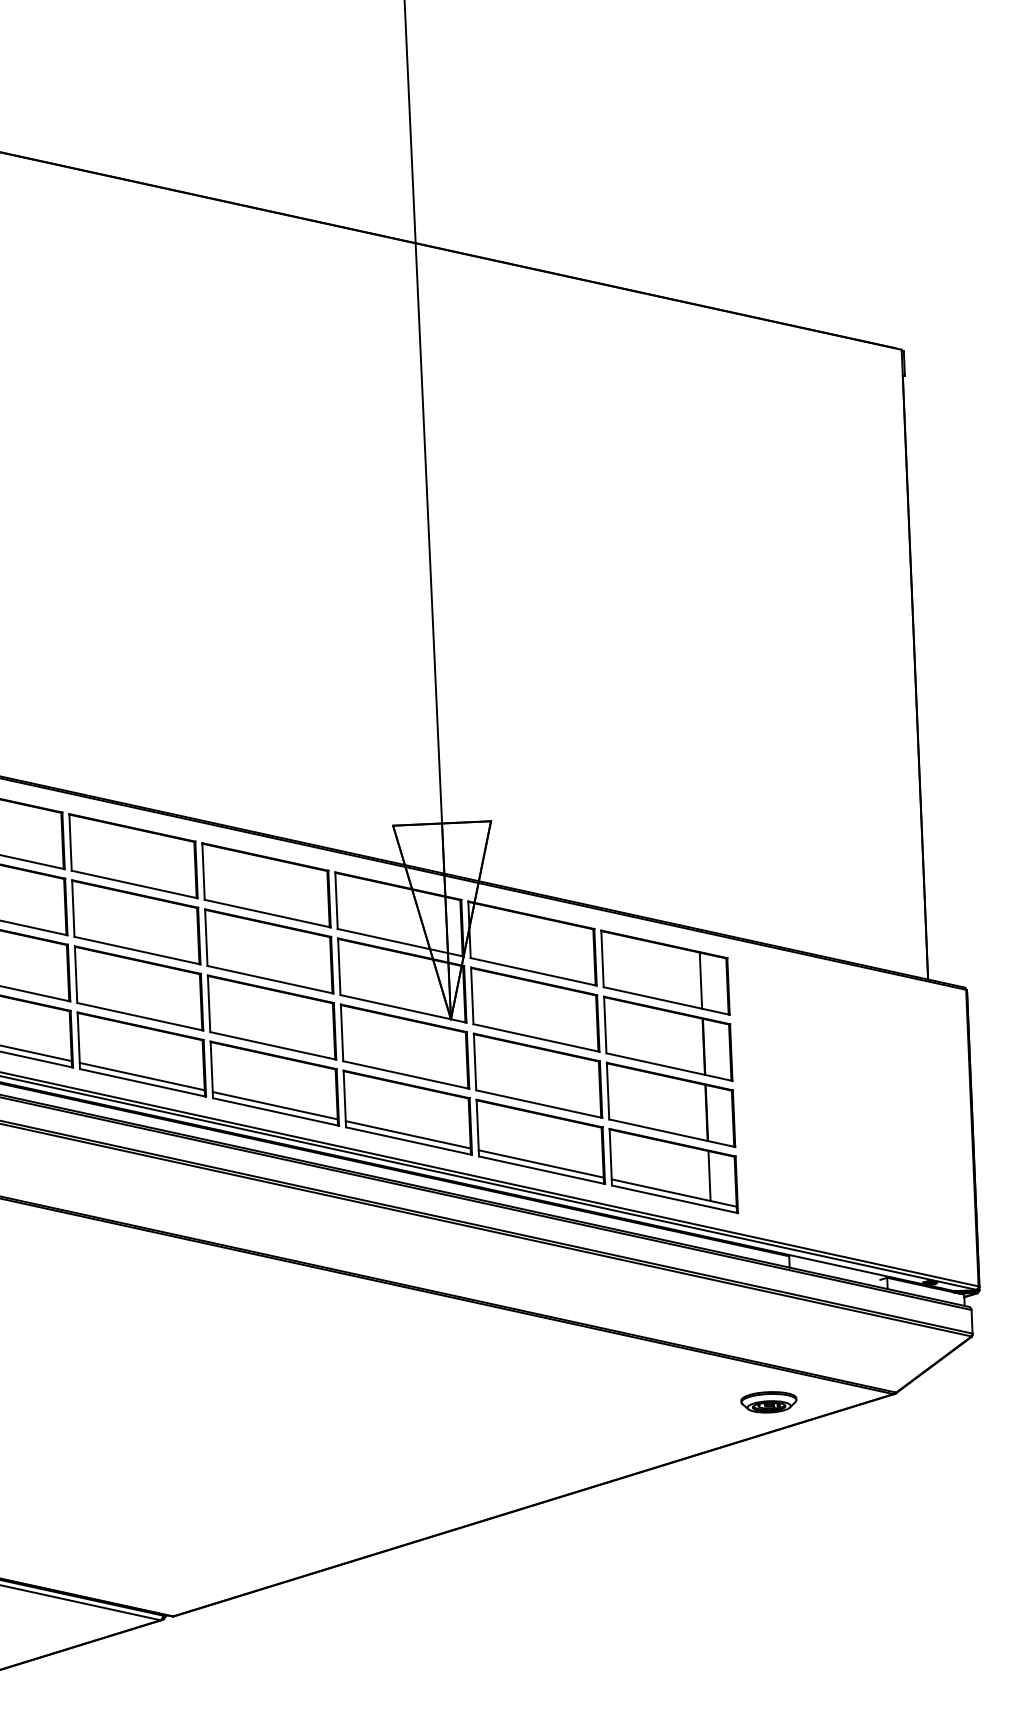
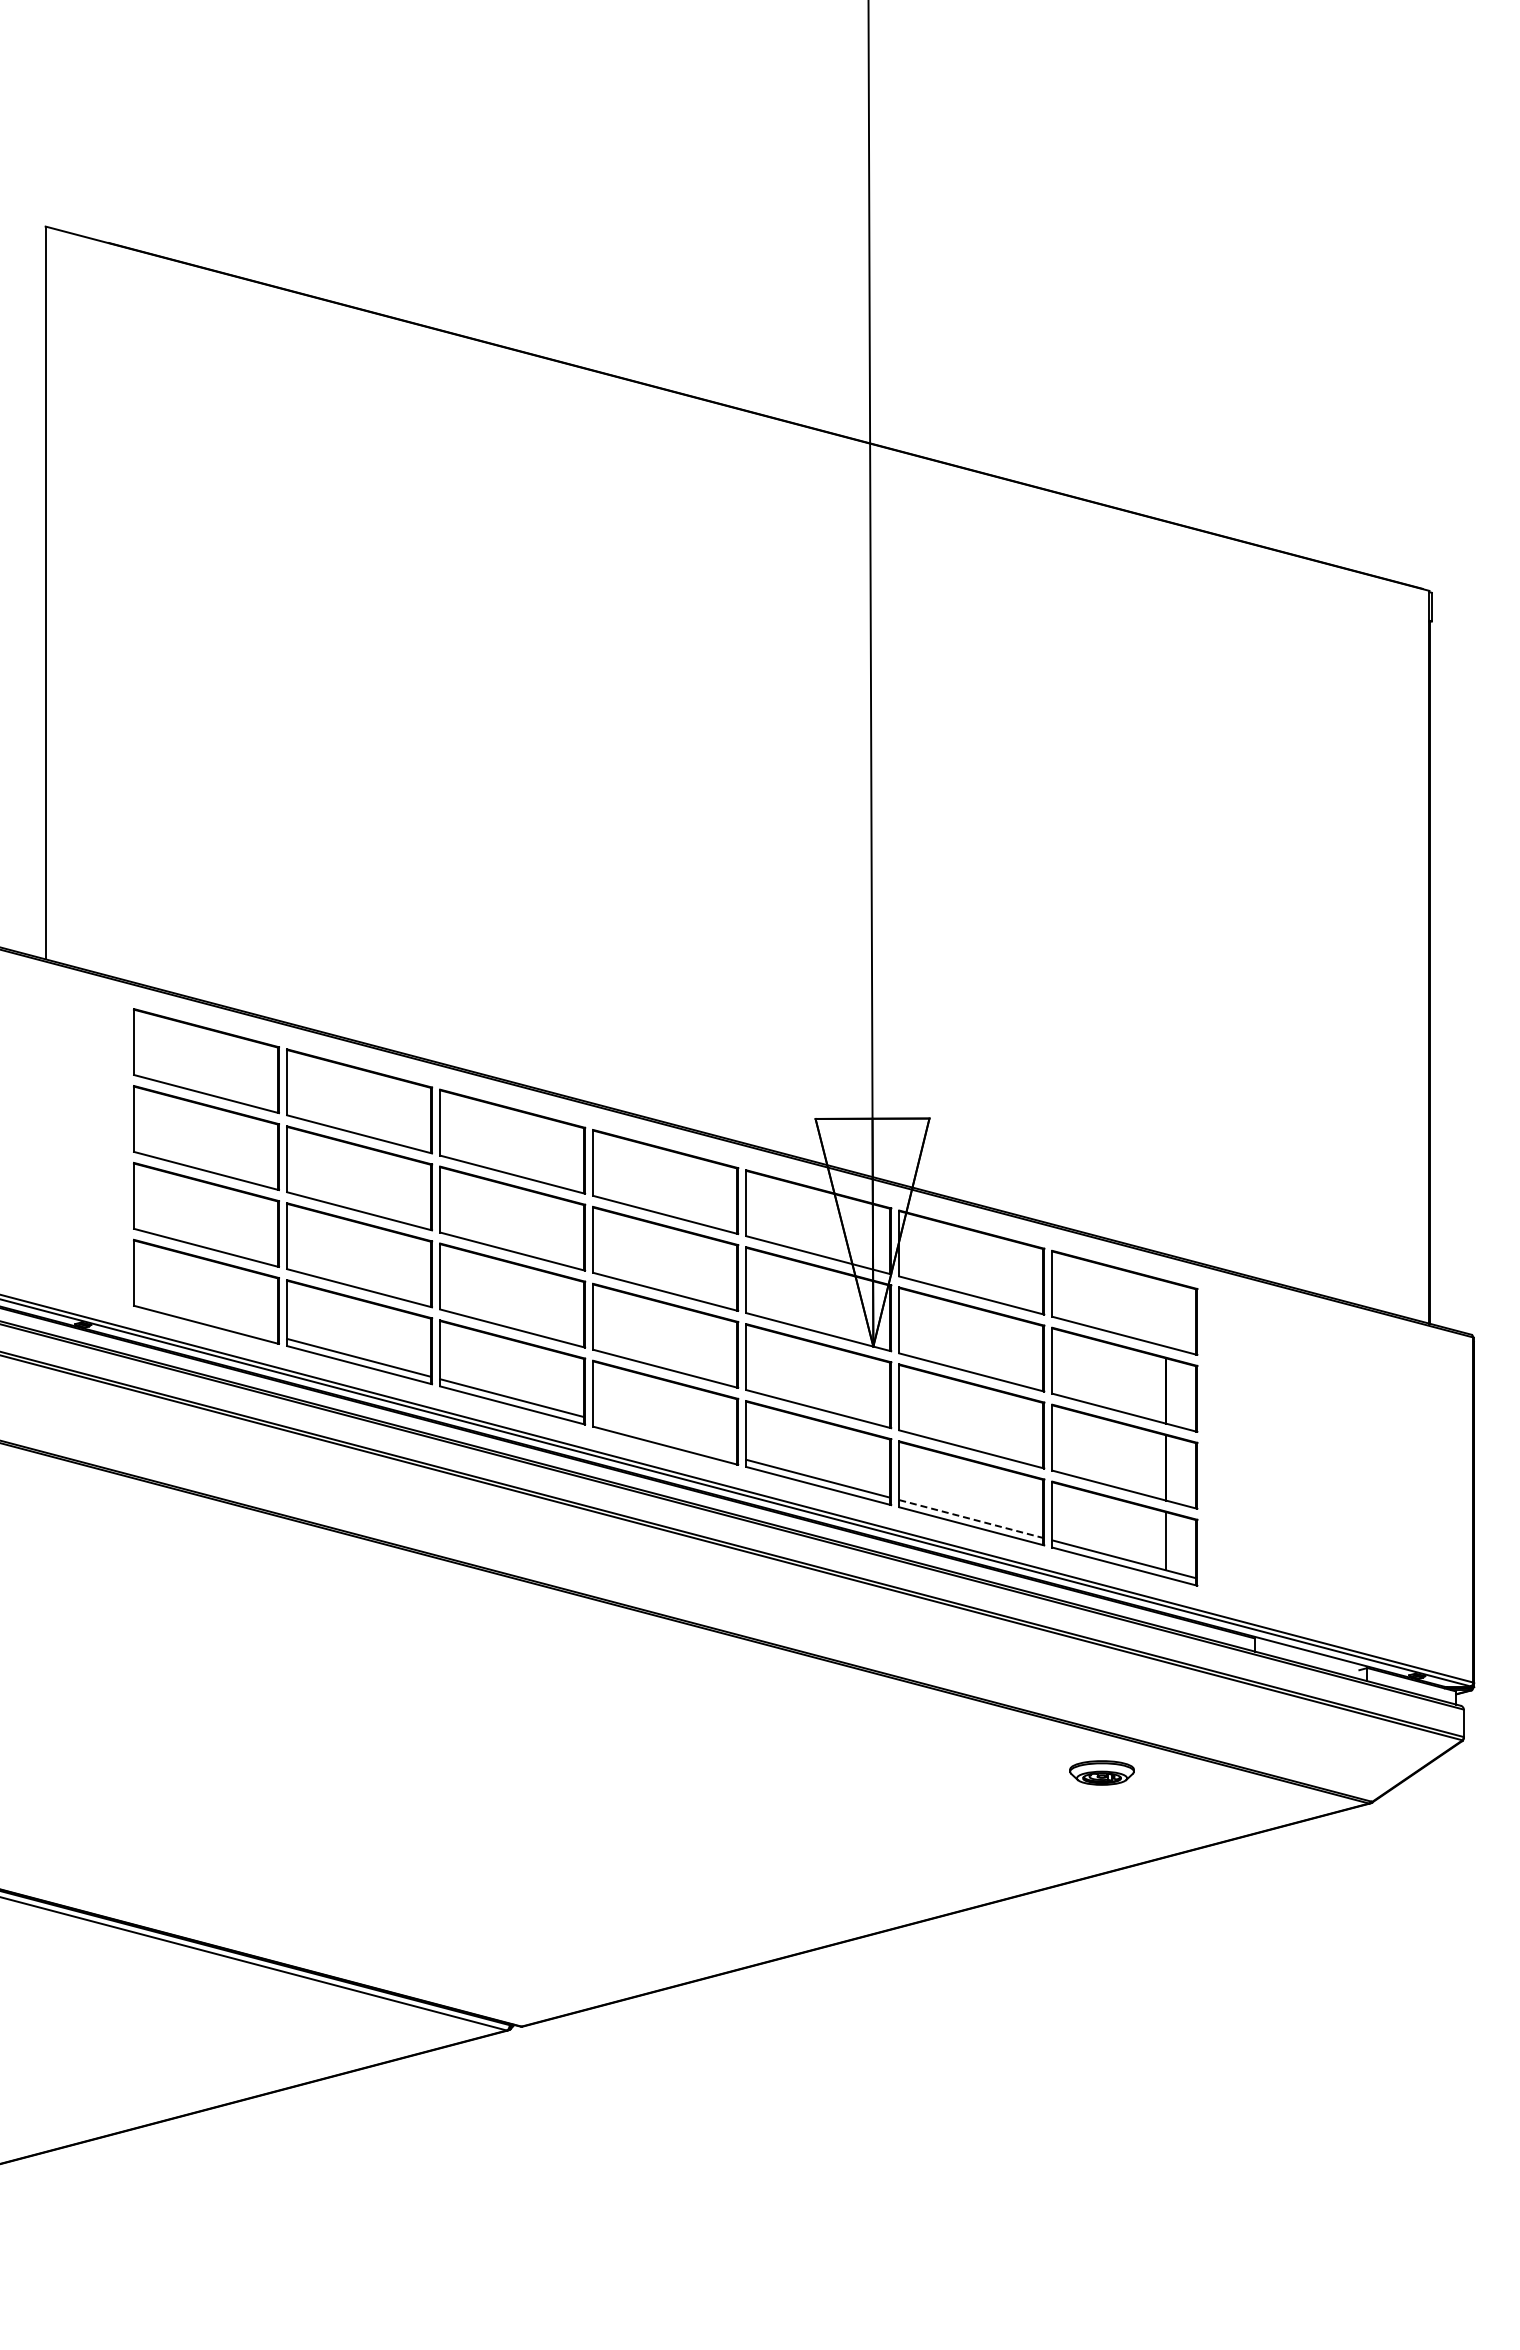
line: (700, 980) -> (1165, 1313), removed
line: (274, 1105) -> (664, 1438), removed
line: (541, 1164) -> (971, 1519), solid -> dashed
part: (768, 1401) -> (1101, 1772), moved

